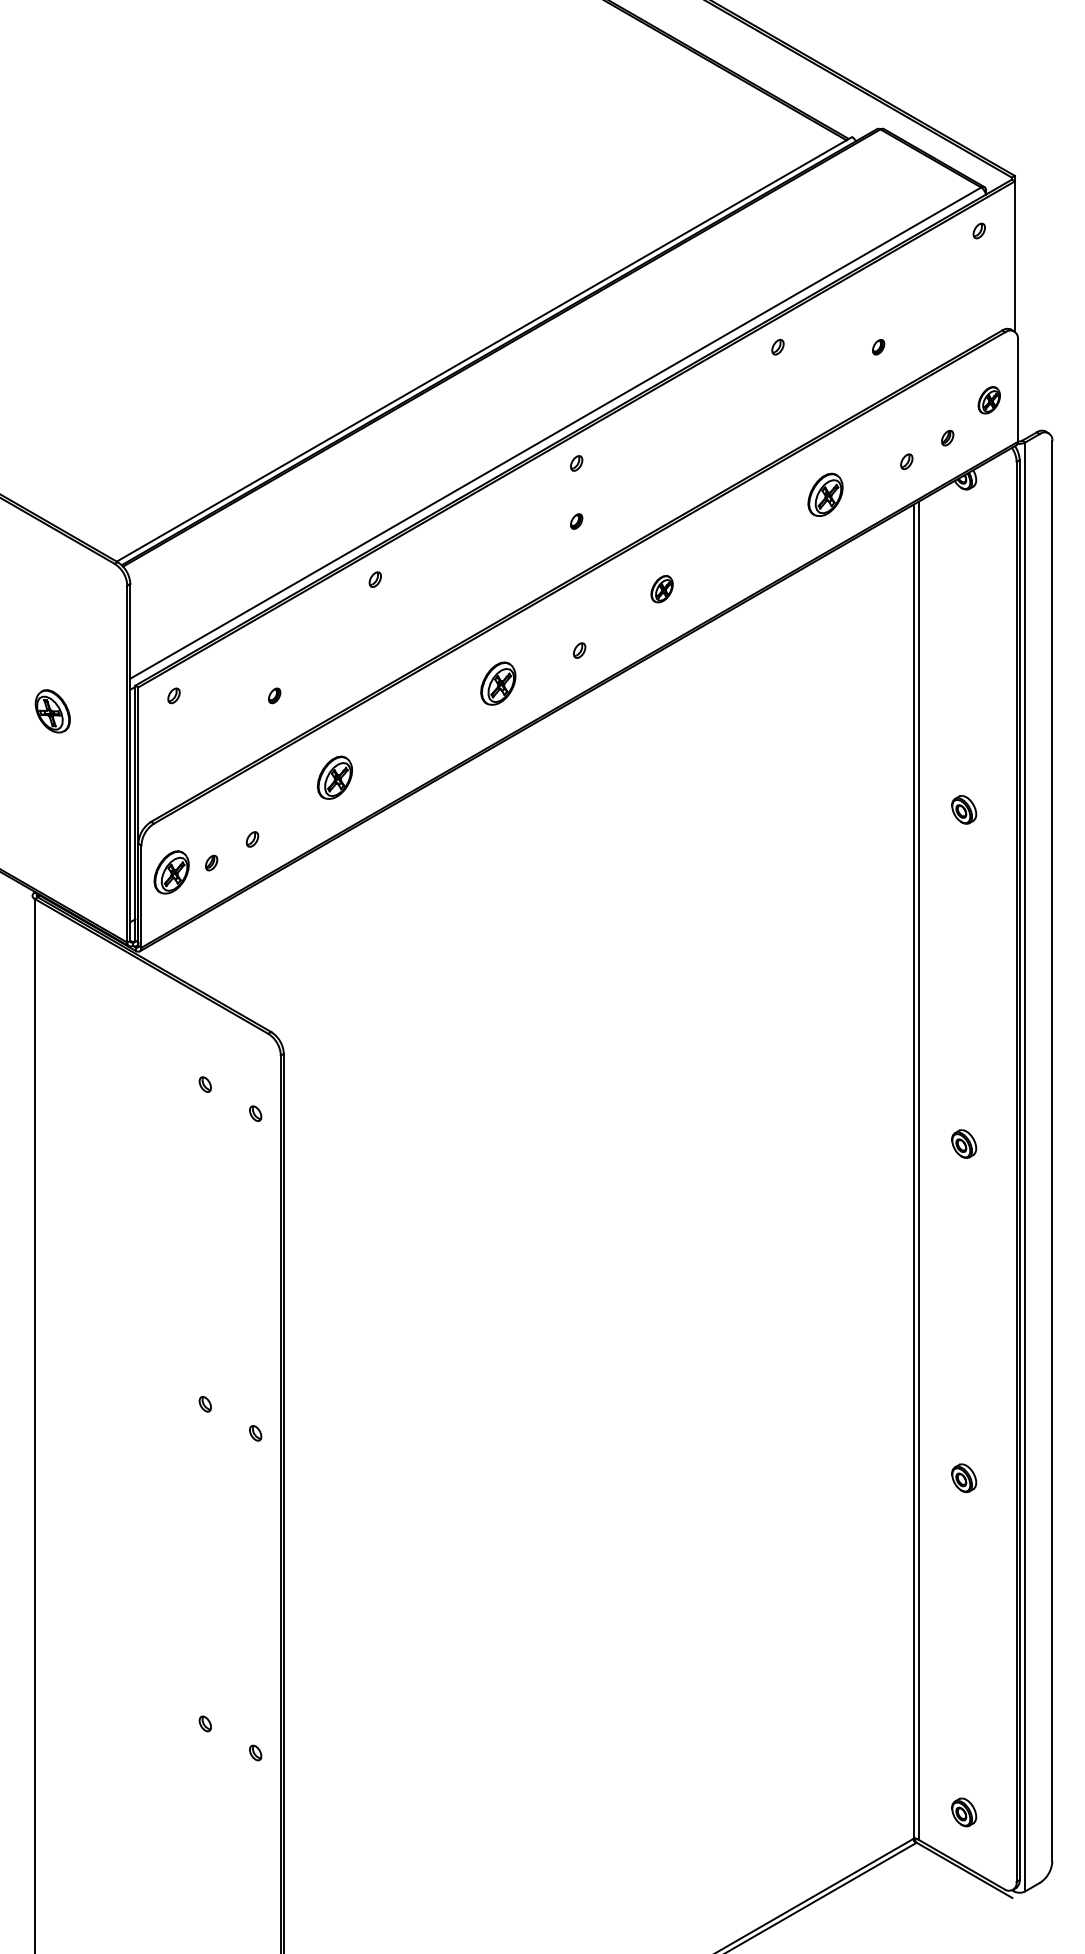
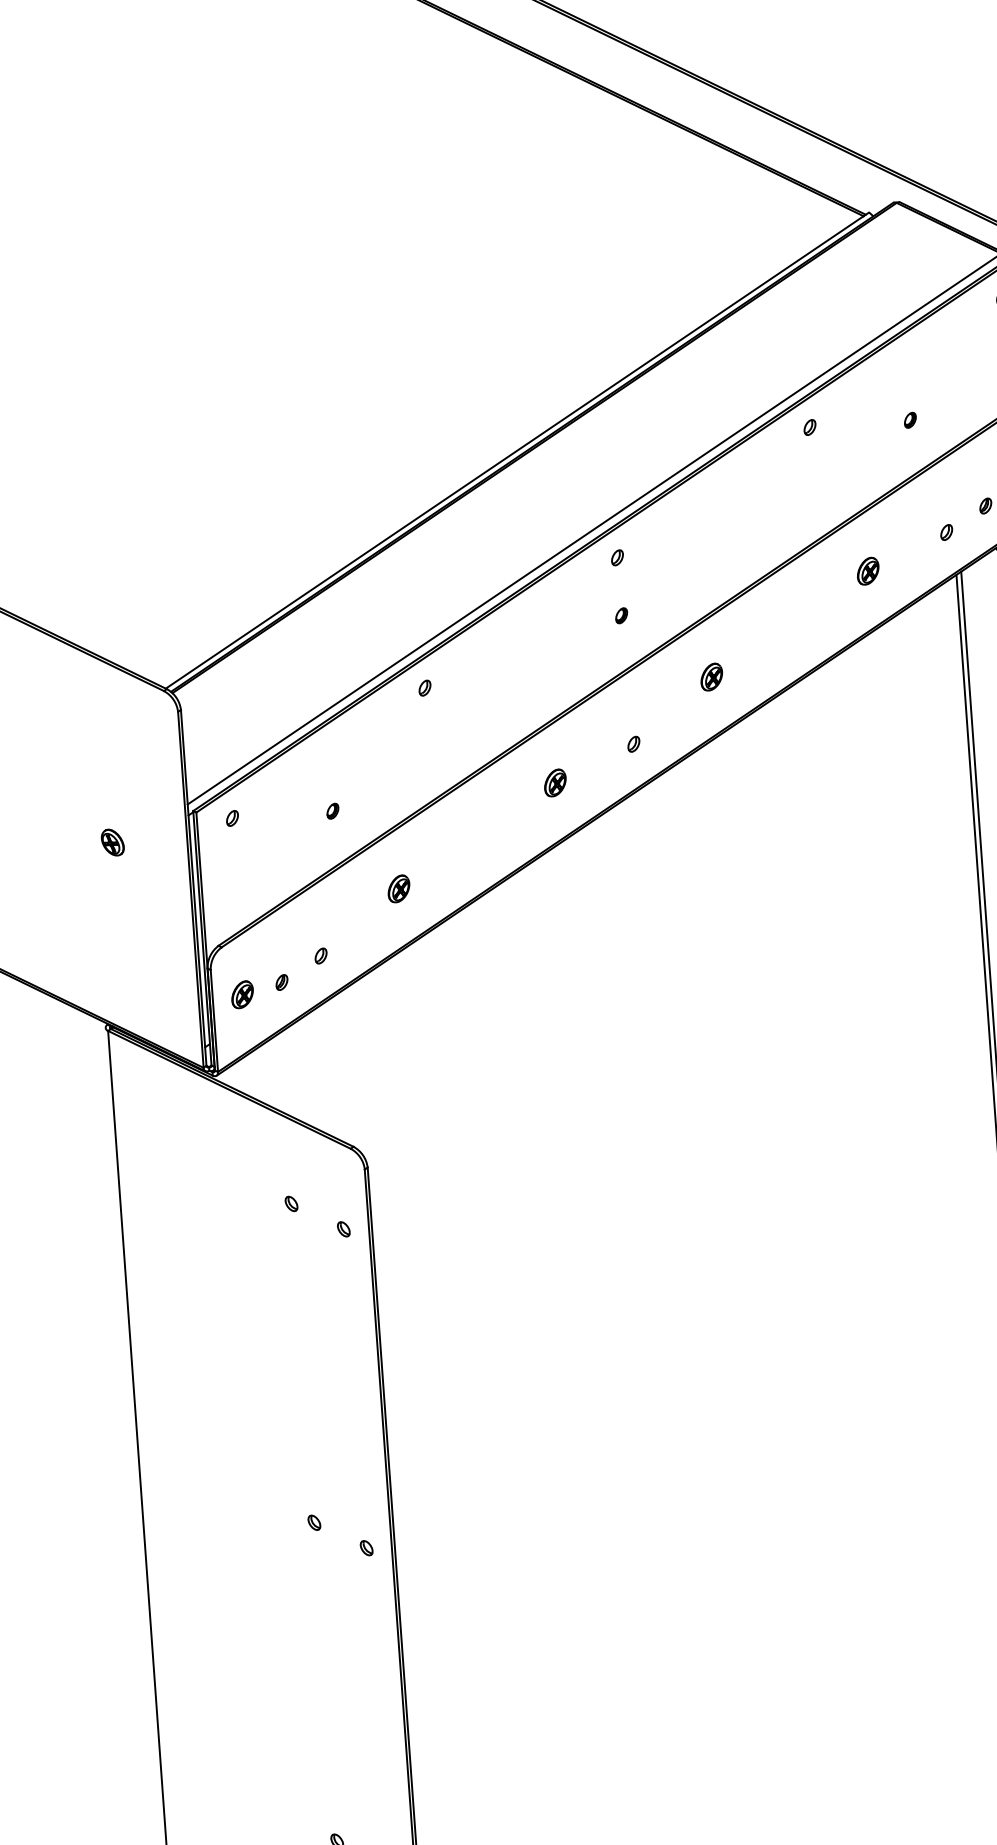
part: (825, 494) -> (867, 571), size x0.62
part: (498, 683) -> (555, 782), size x0.62
part: (52, 711) -> (112, 842), size x0.62
part: (334, 778) -> (398, 889), size x0.62
part: (170, 872) -> (241, 994), size x0.62

